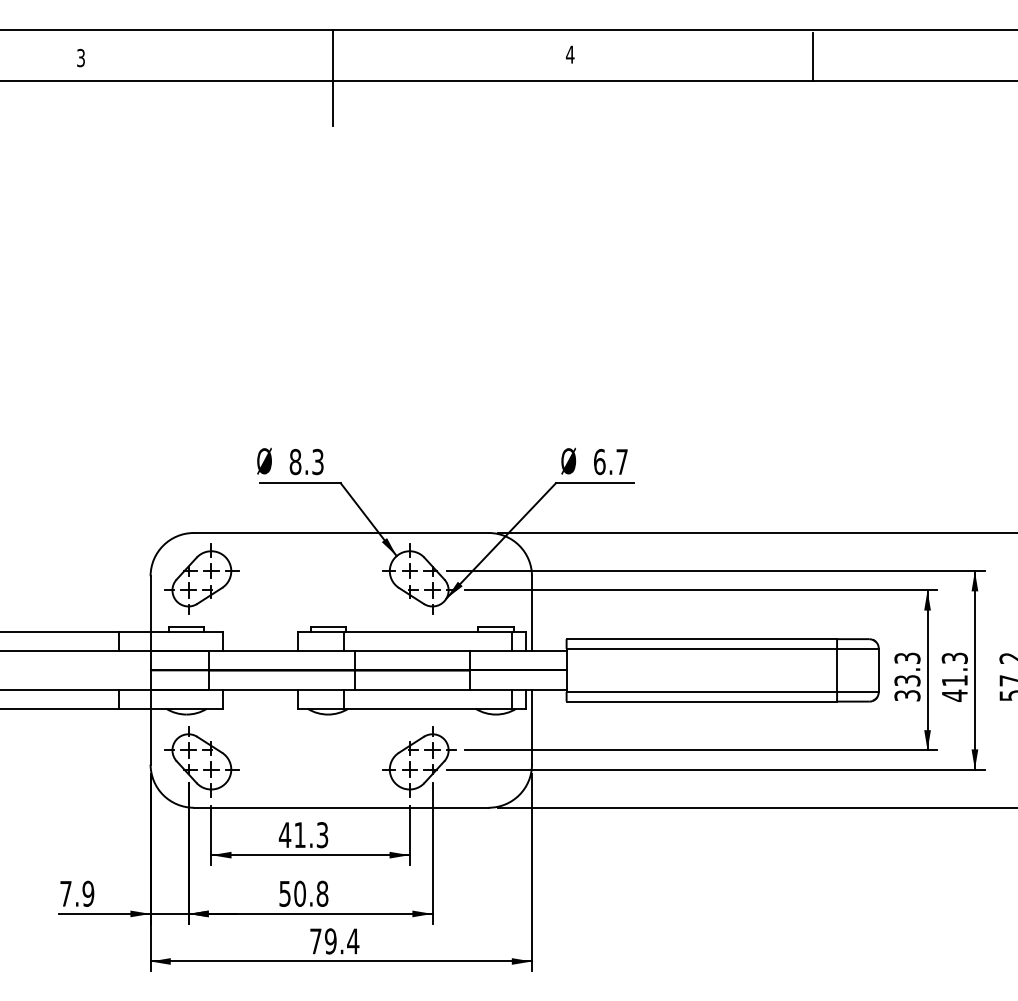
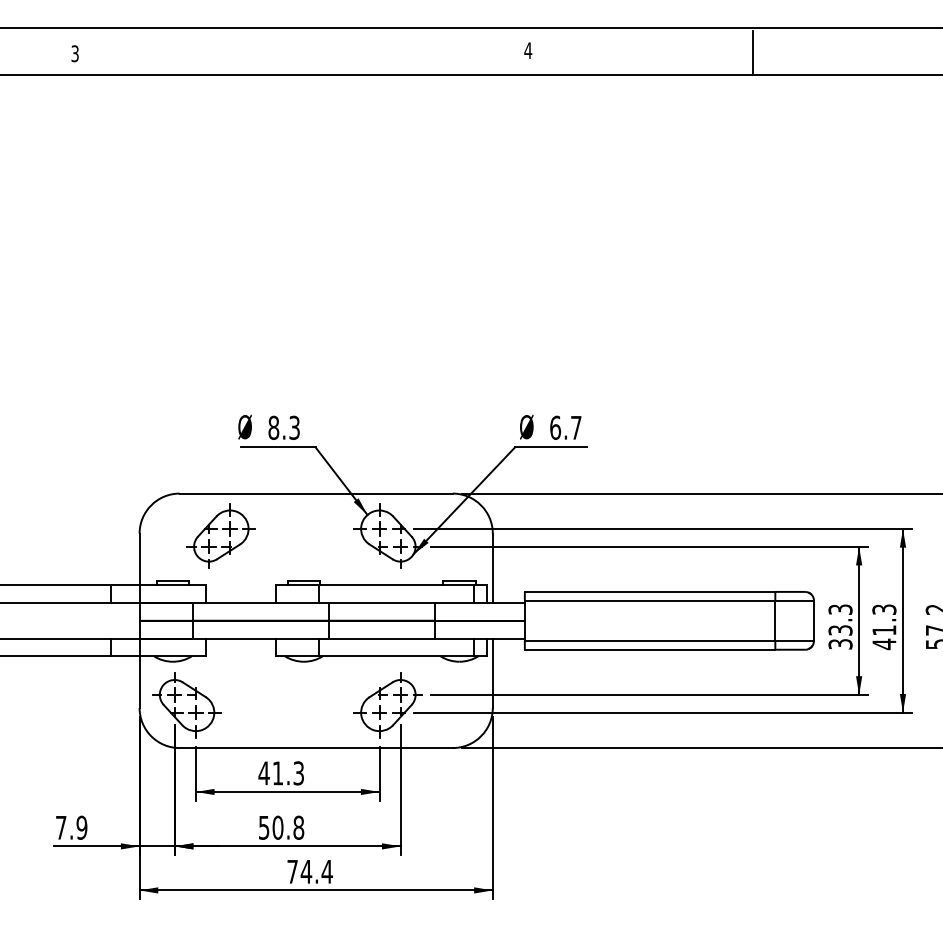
line: (332, 77) -> (308, 71), removed
part: (201, 578) -> (220, 535), moved
text: (330, 941) -> (306, 871), 79.4 -> 74.4

